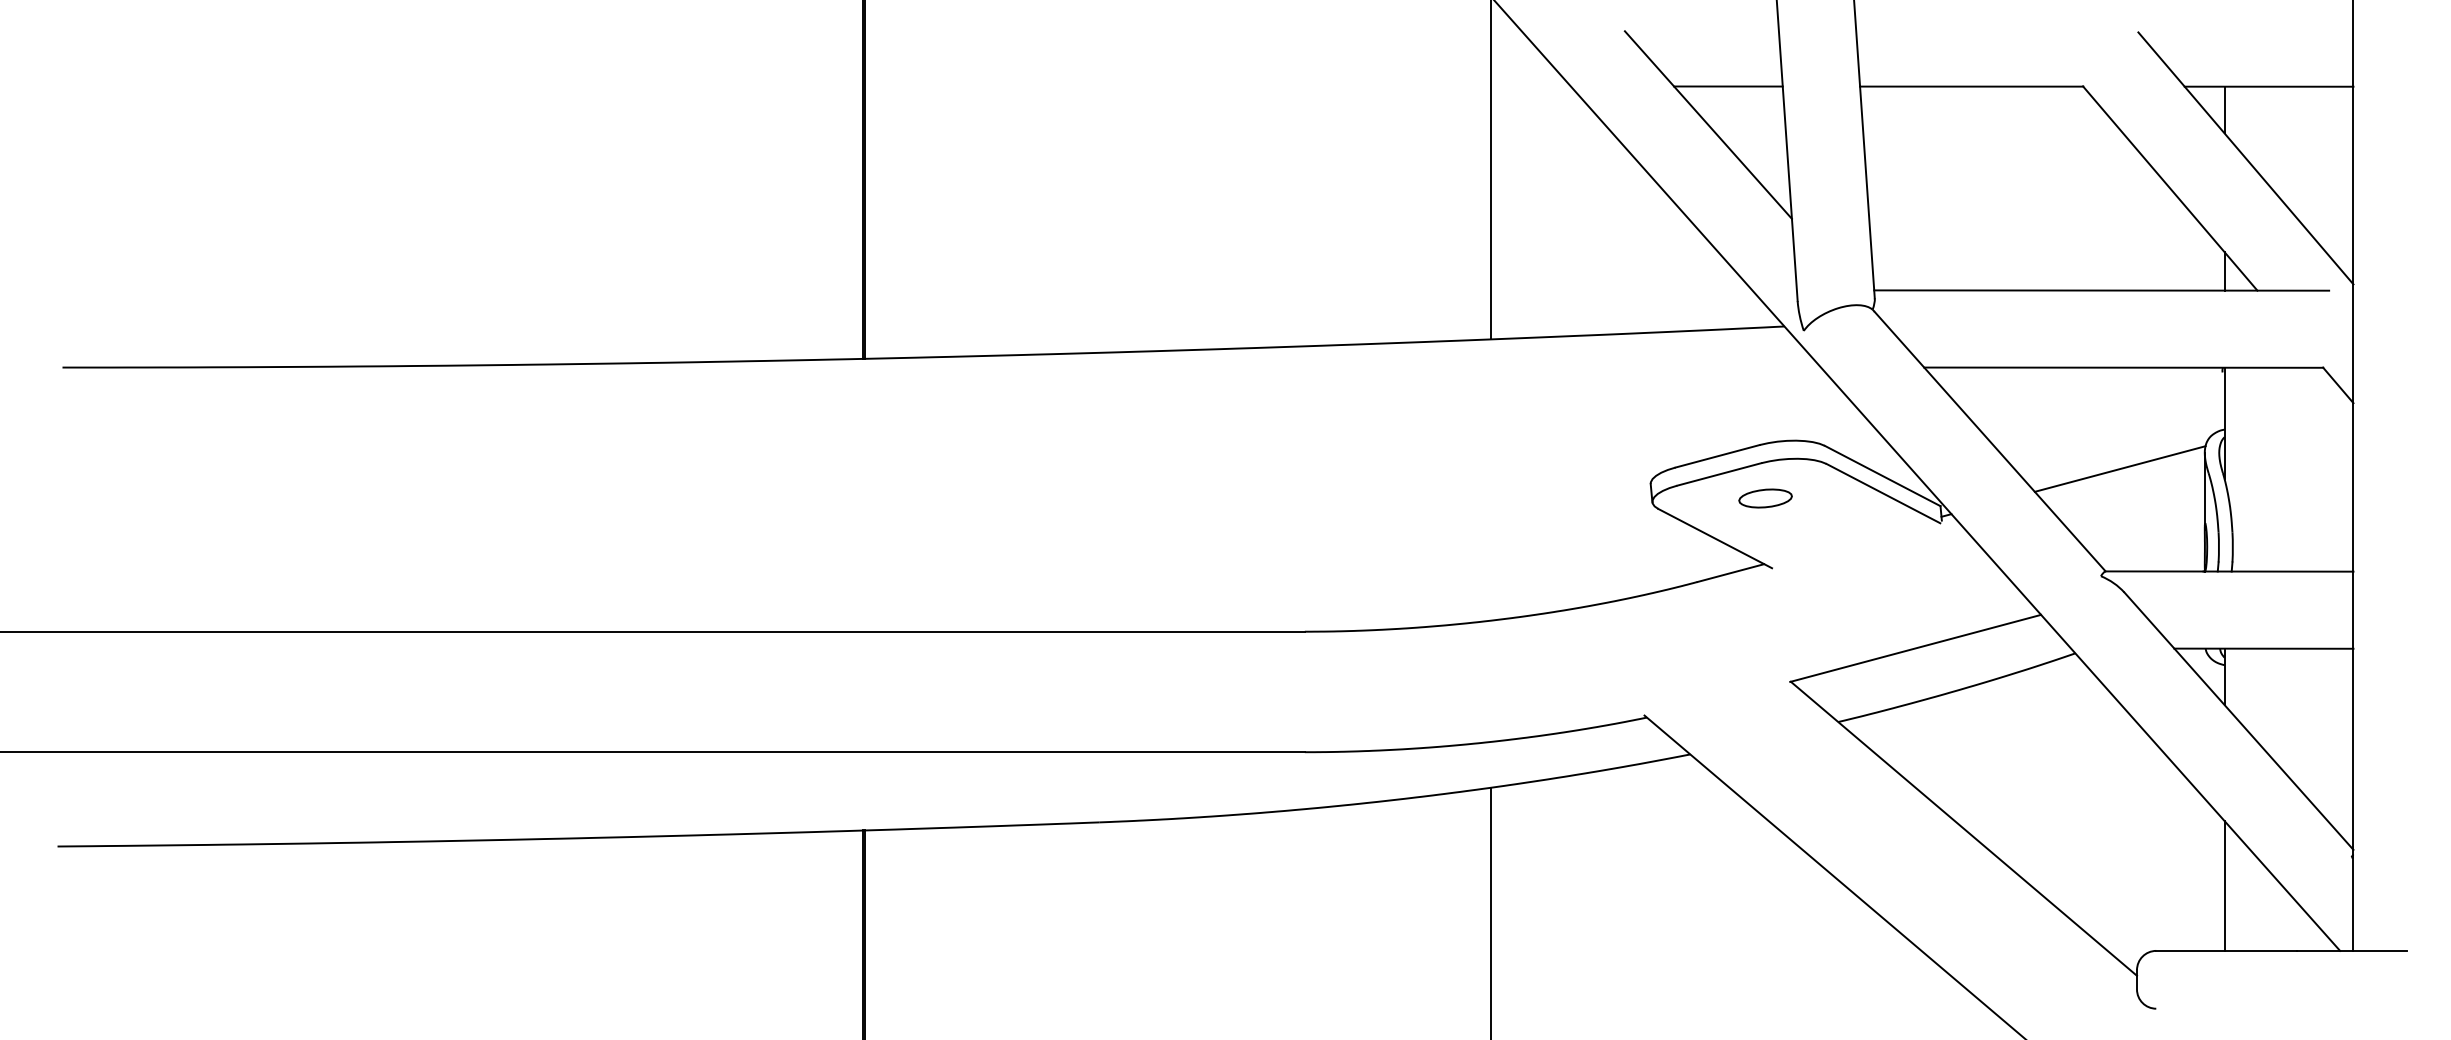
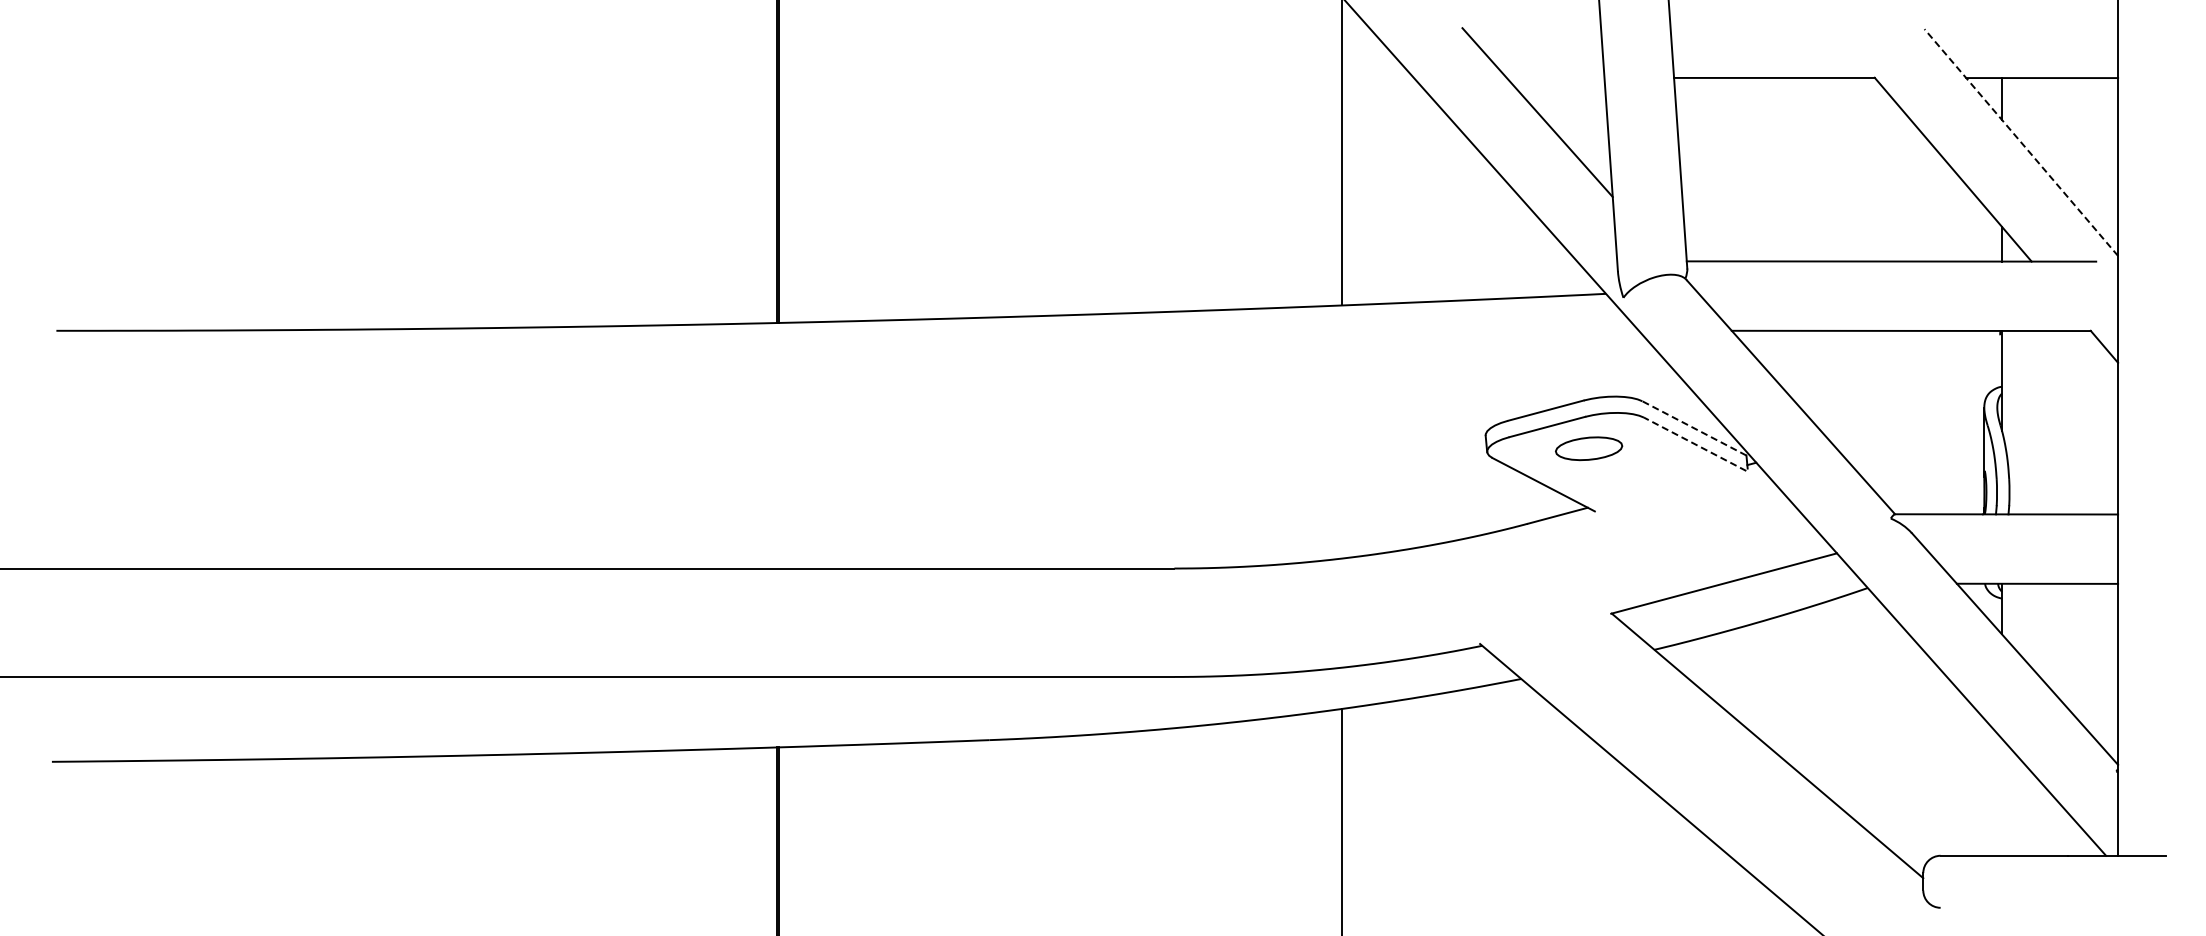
line: (1728, 86) -> (1555, 77), removed
line: (2246, 158) -> (2021, 142), solid -> dashed
line: (2120, 468) -> (1908, 421), removed
line: (1882, 476) -> (1694, 428), solid -> dashed
line: (1883, 493) -> (1695, 444), solid -> dashed
part: (1764, 498) -> (1588, 448), size x1.4
line: (2225, 885) -> (2002, 796), removed

